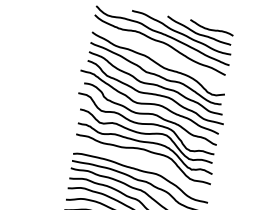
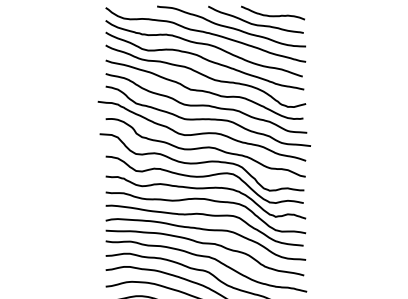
curve: (159, 52) -> (204, 59), added
curve: (142, 160) -> (204, 215), added

